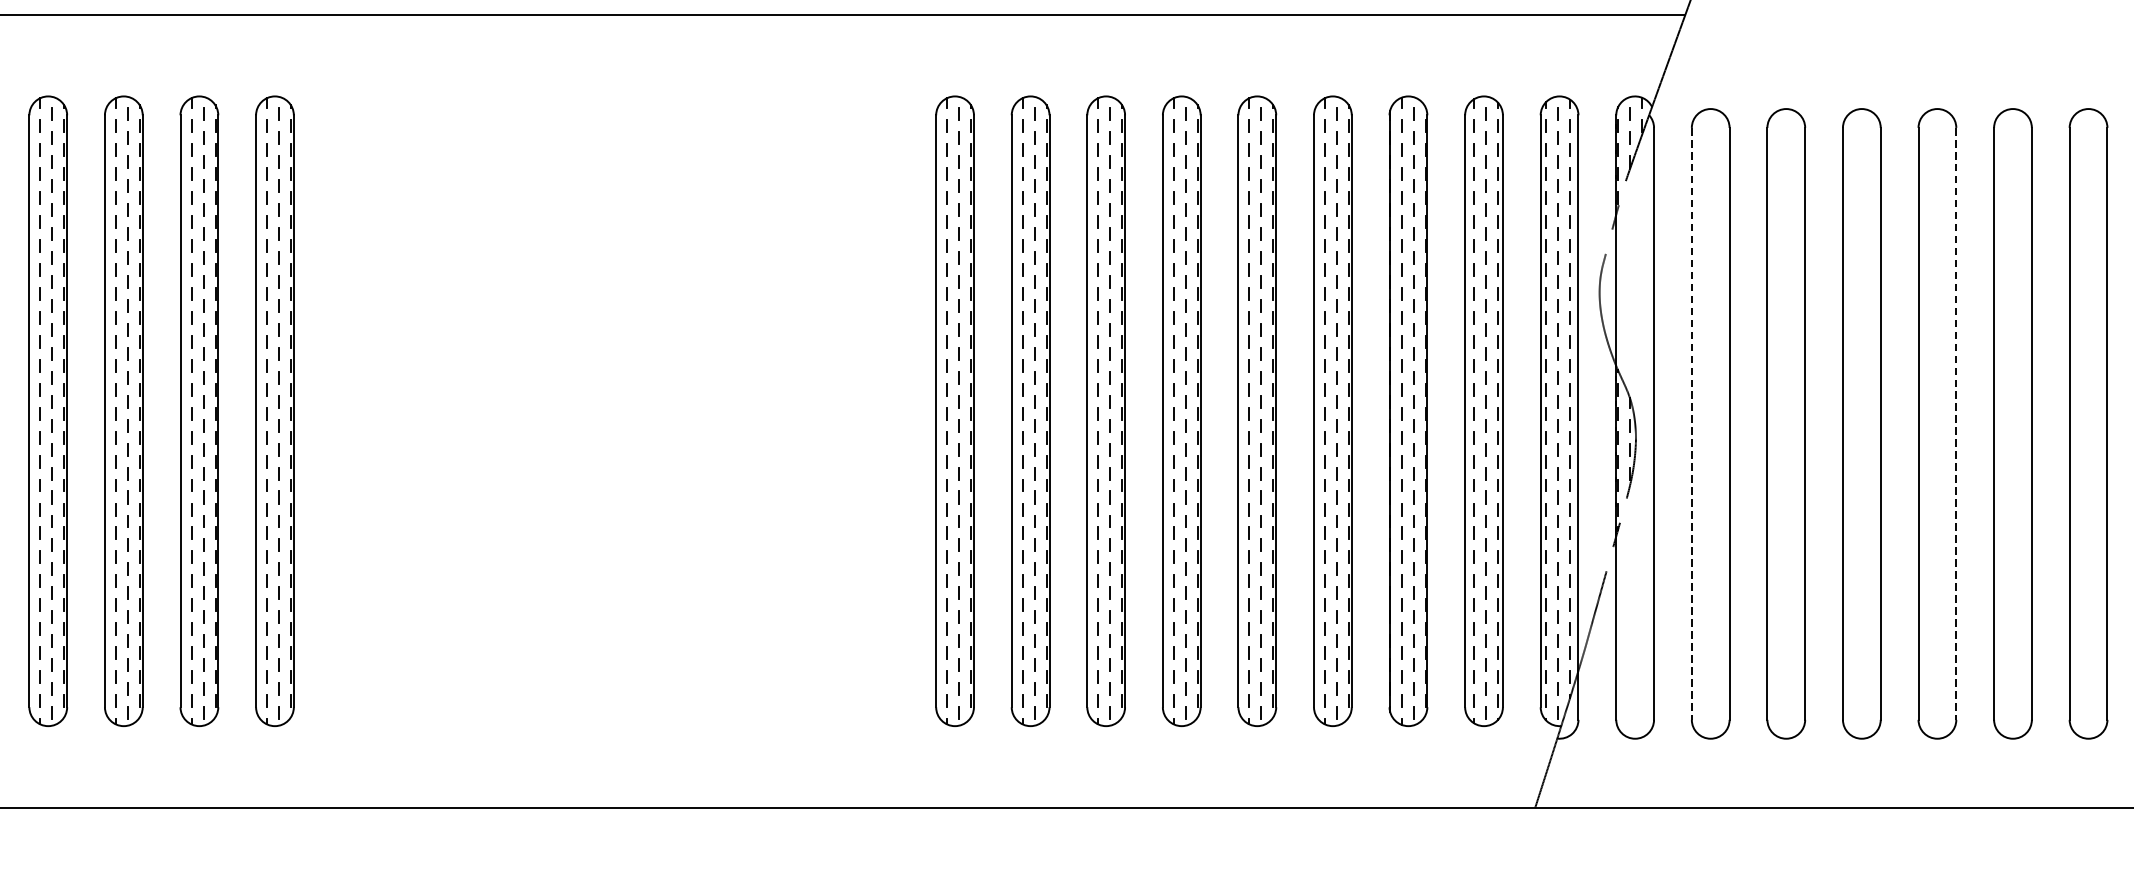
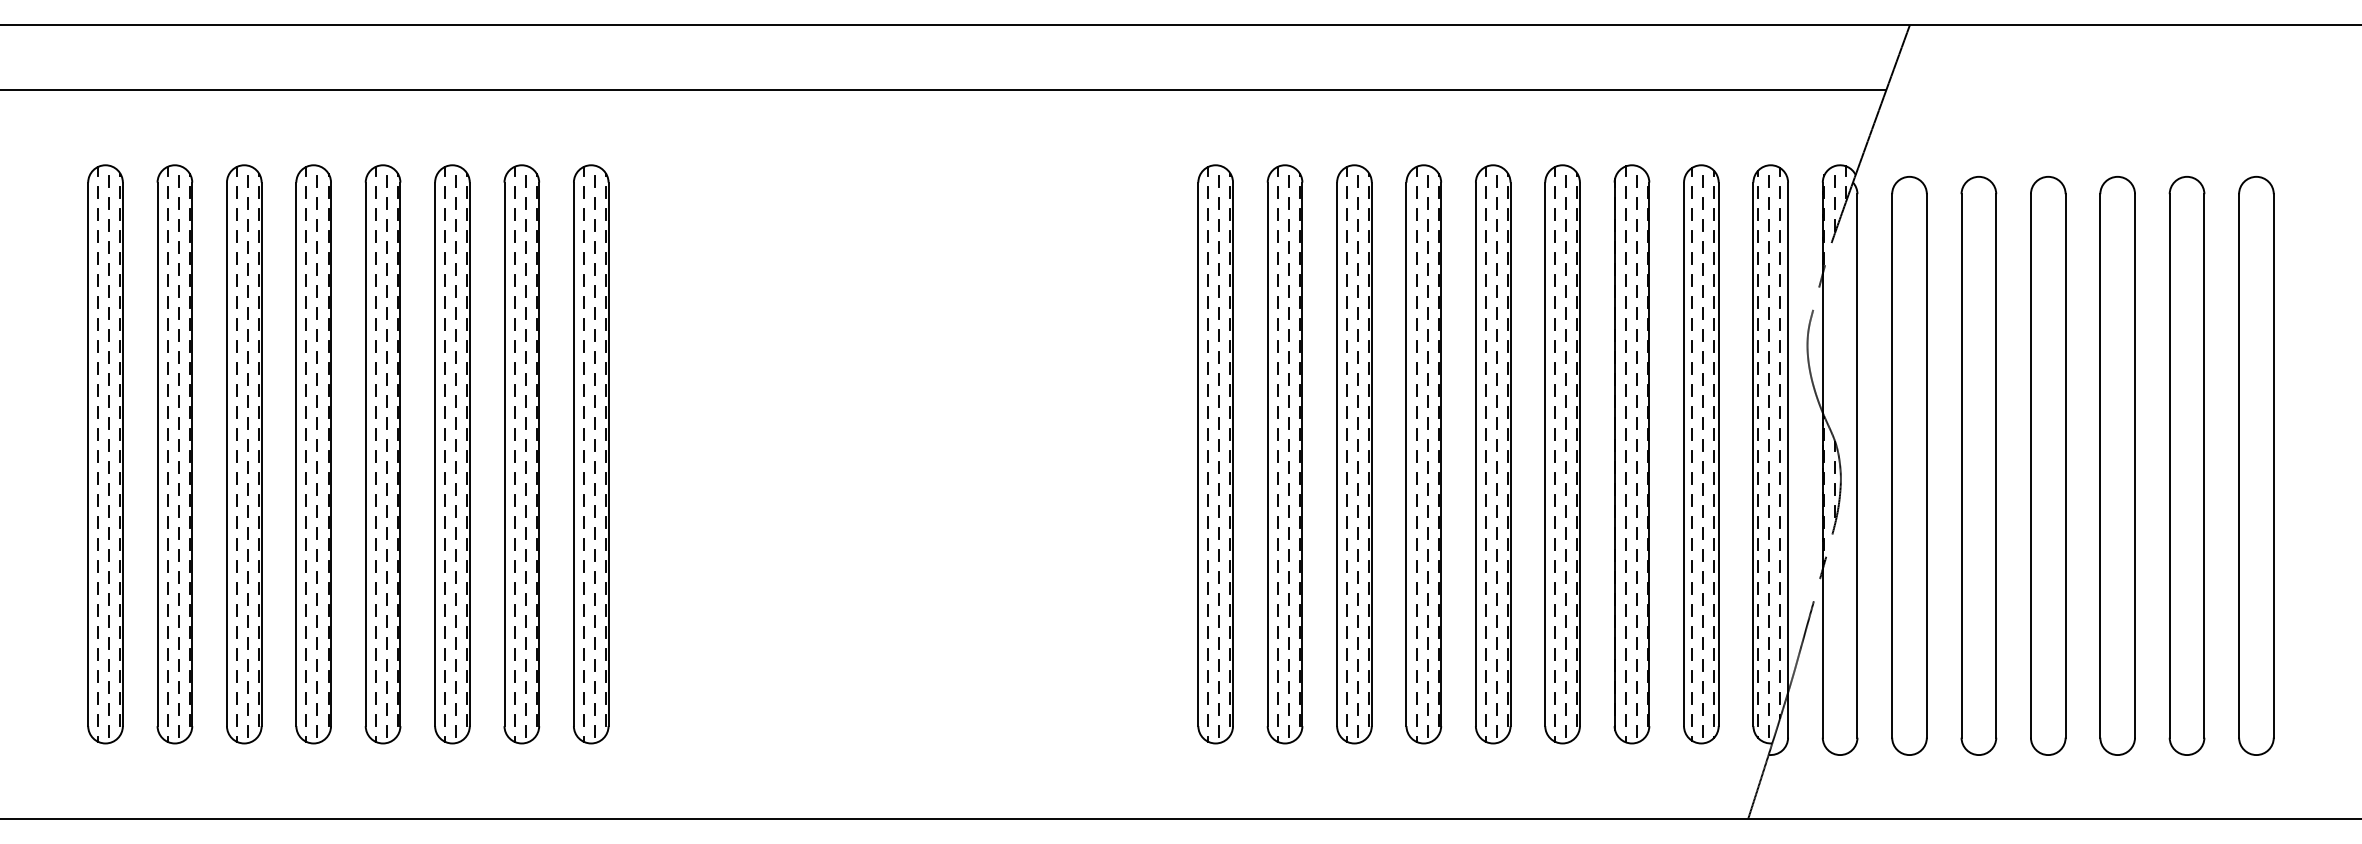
line: (1692, 423) -> (1892, 465), dashed -> solid
line: (1956, 423) -> (2135, 465), dashed -> solid

